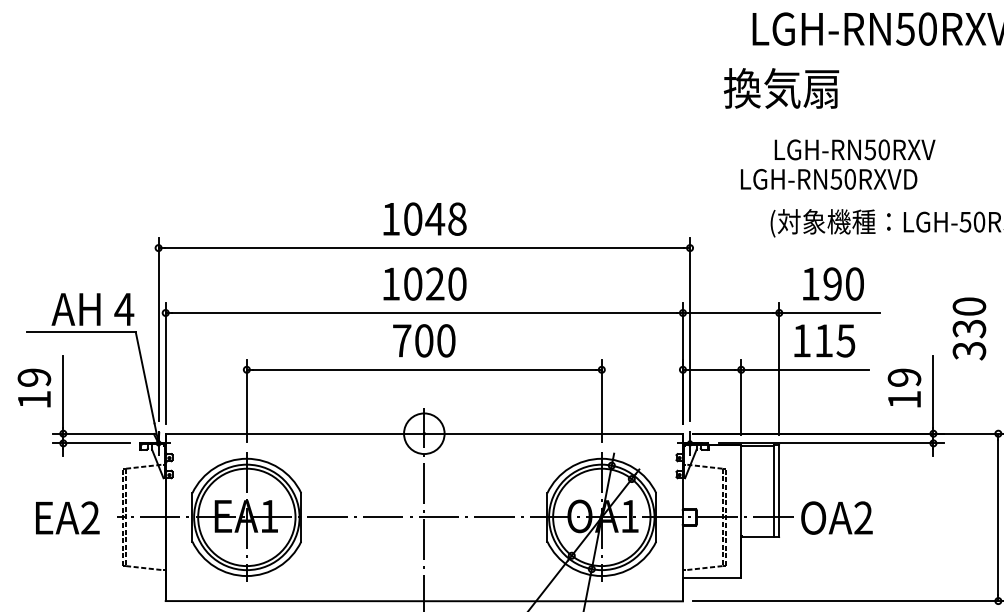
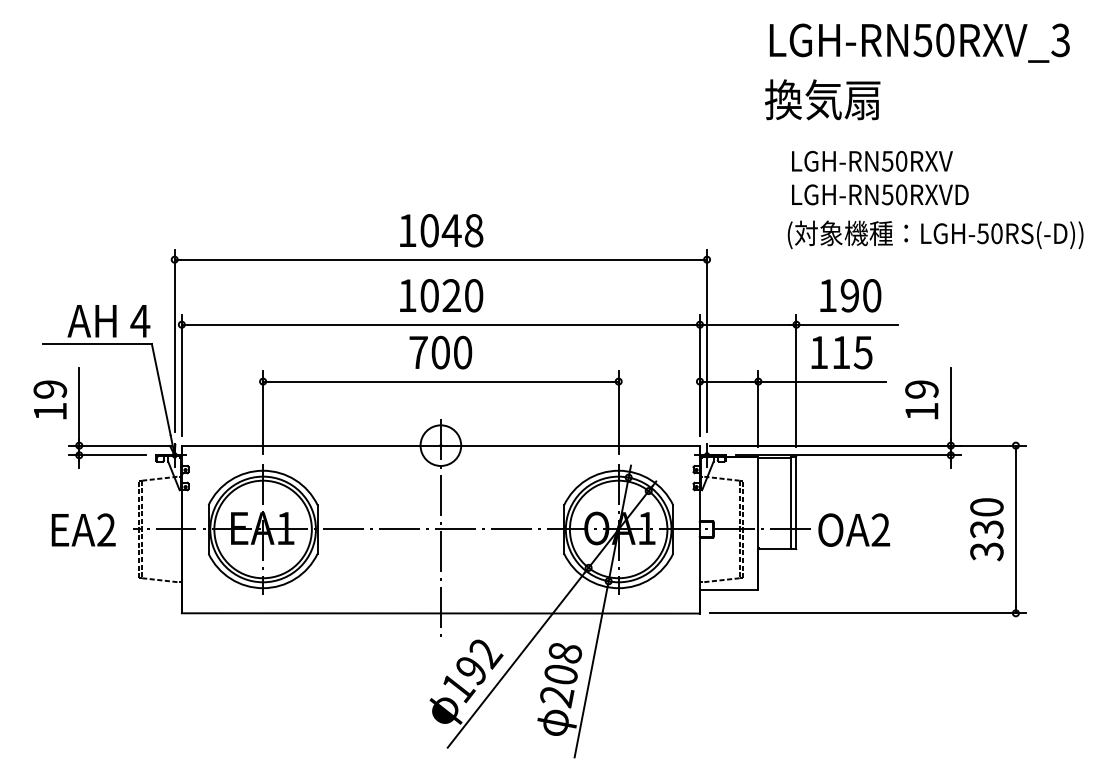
text: (781, 88) -> (822, 99), moved
text: (829, 179) -> (880, 194), moved
text: (969, 328) -> (986, 529), moved

